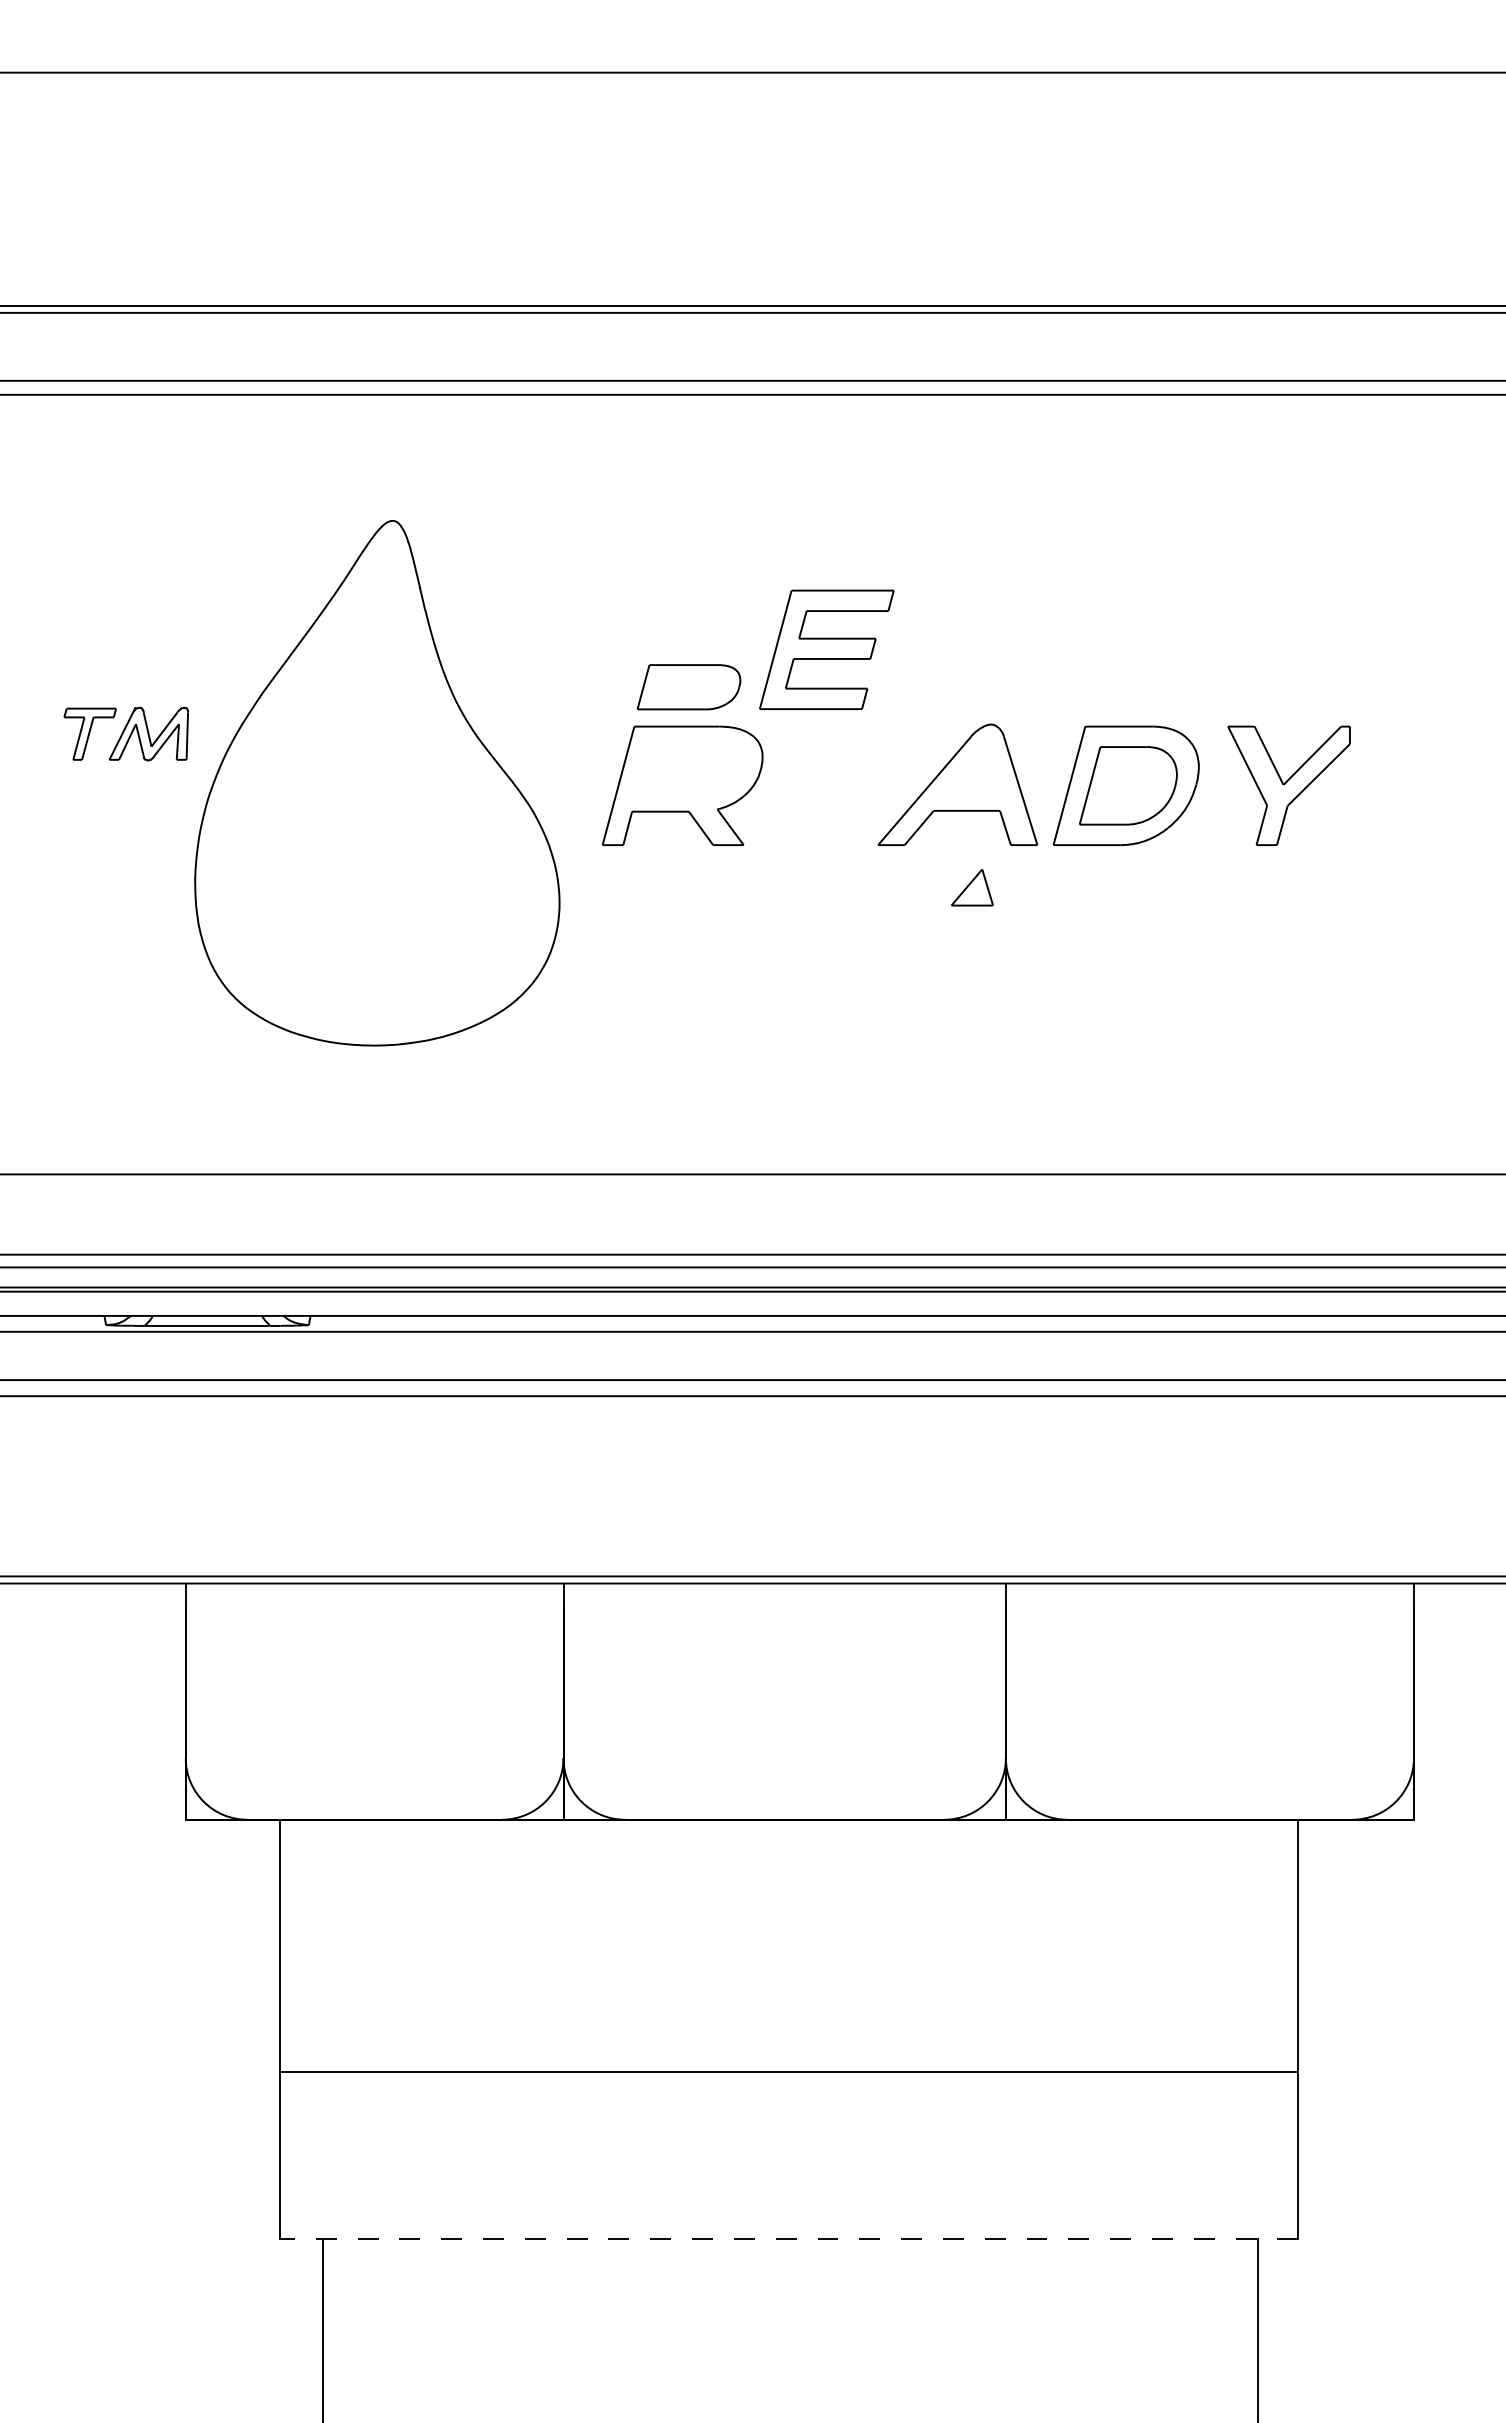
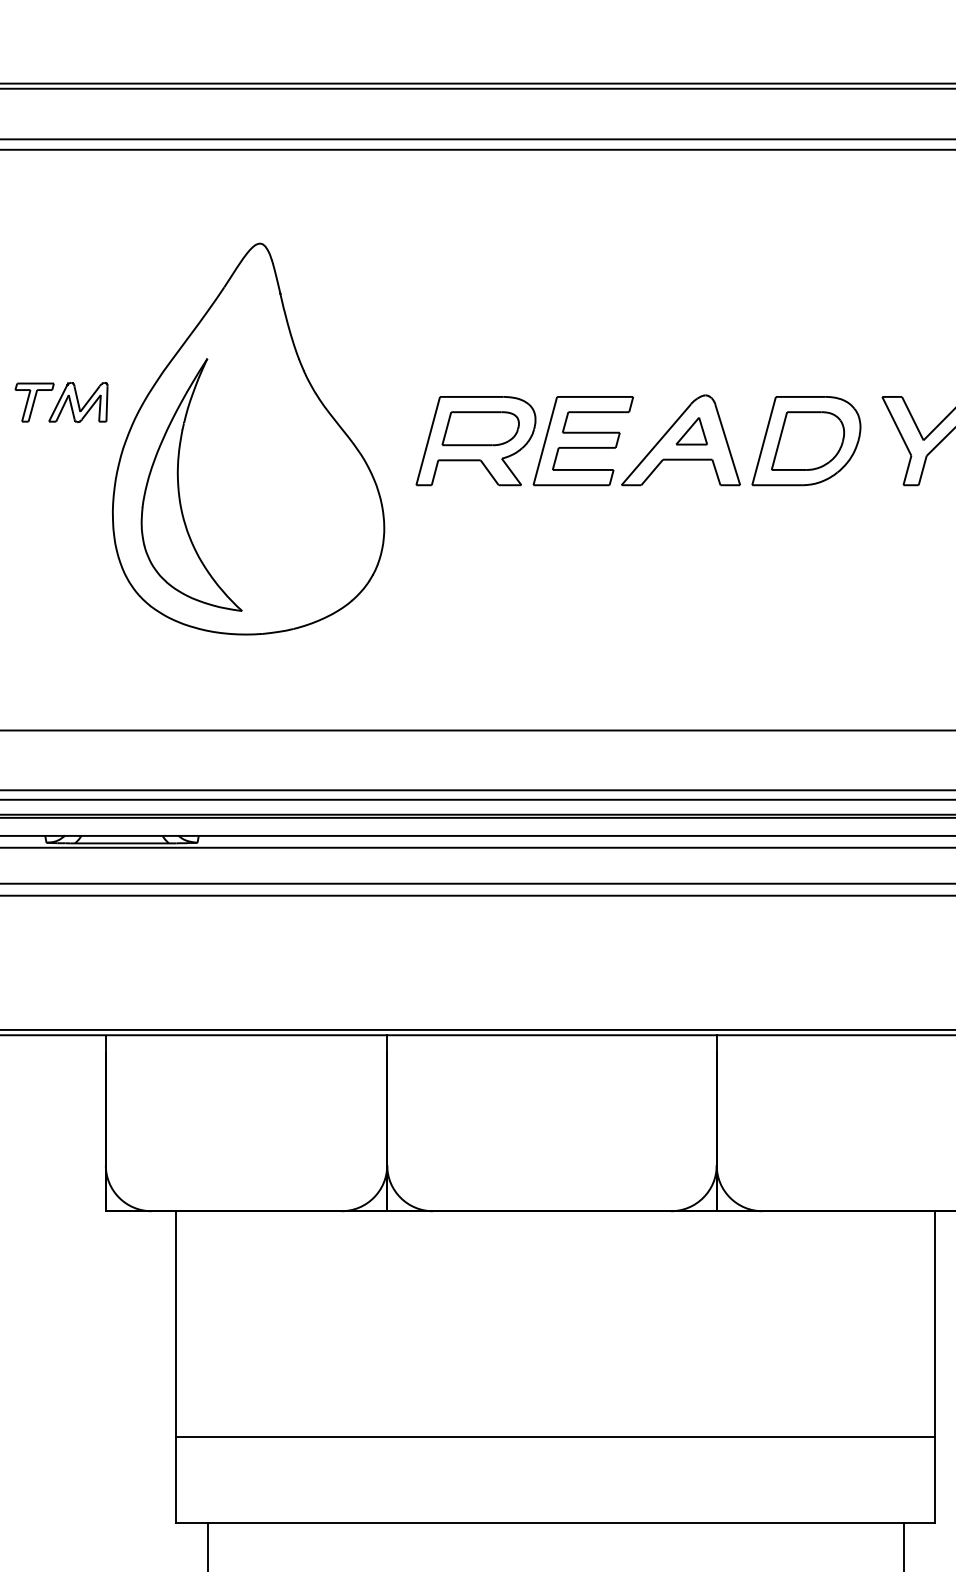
part: (826, 649) -> (583, 440), moved
part: (688, 687) -> (480, 428), moved
part: (284, 848) -> (179, 487), added
part: (972, 887) -> (691, 431), moved
line: (788, 2072) -> (554, 1437), moved
line: (788, 2238) -> (554, 1523), dashed -> solid

